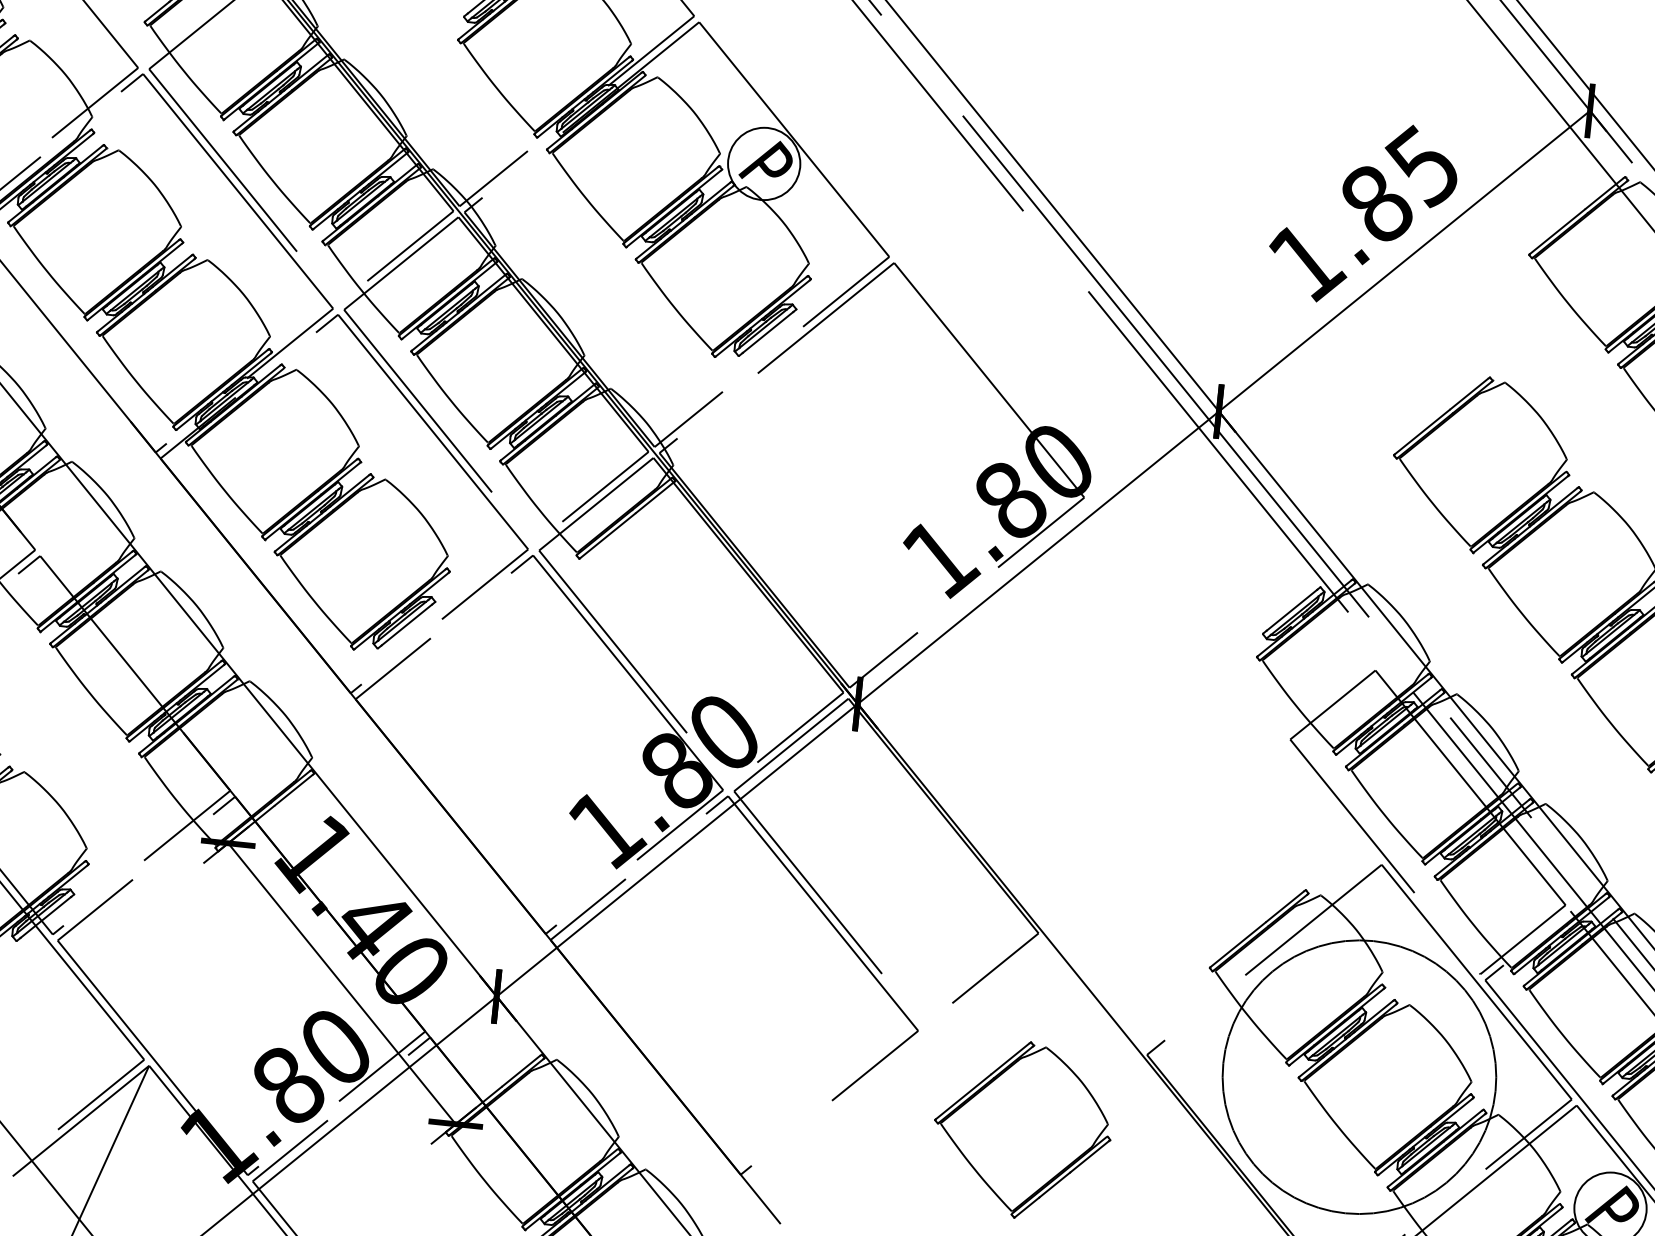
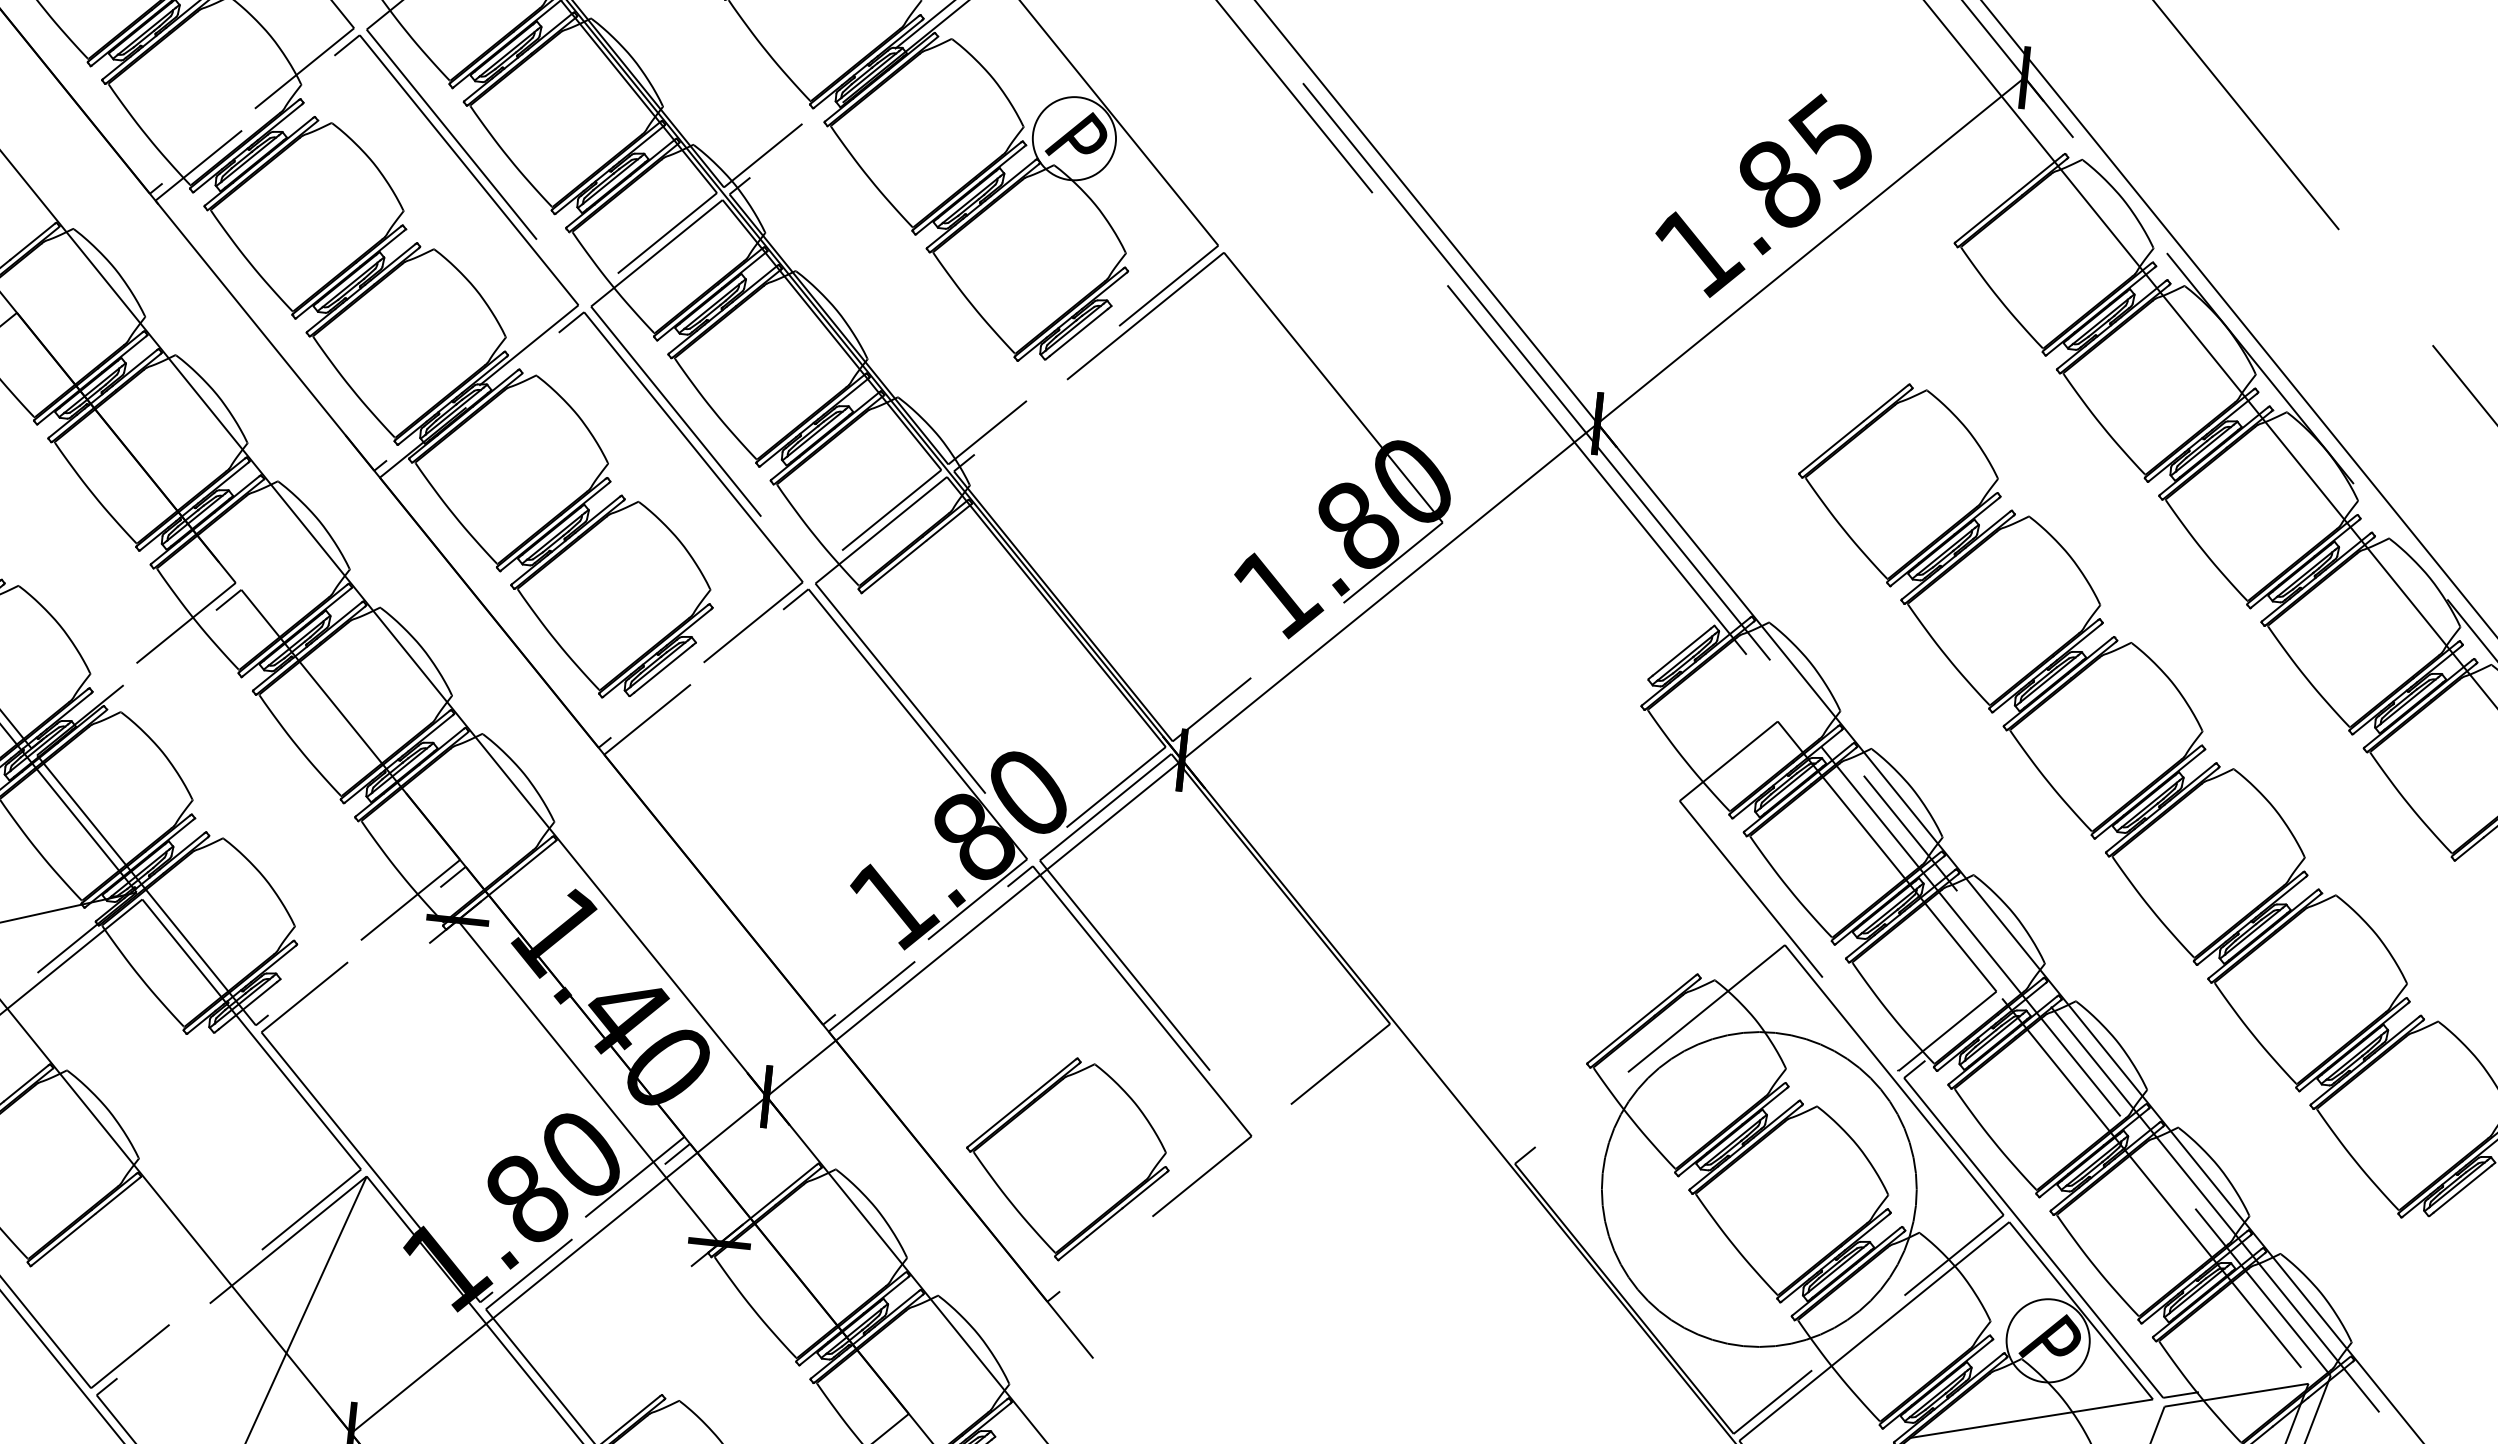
part: (1022, 1130) -> (1067, 1159), moved

